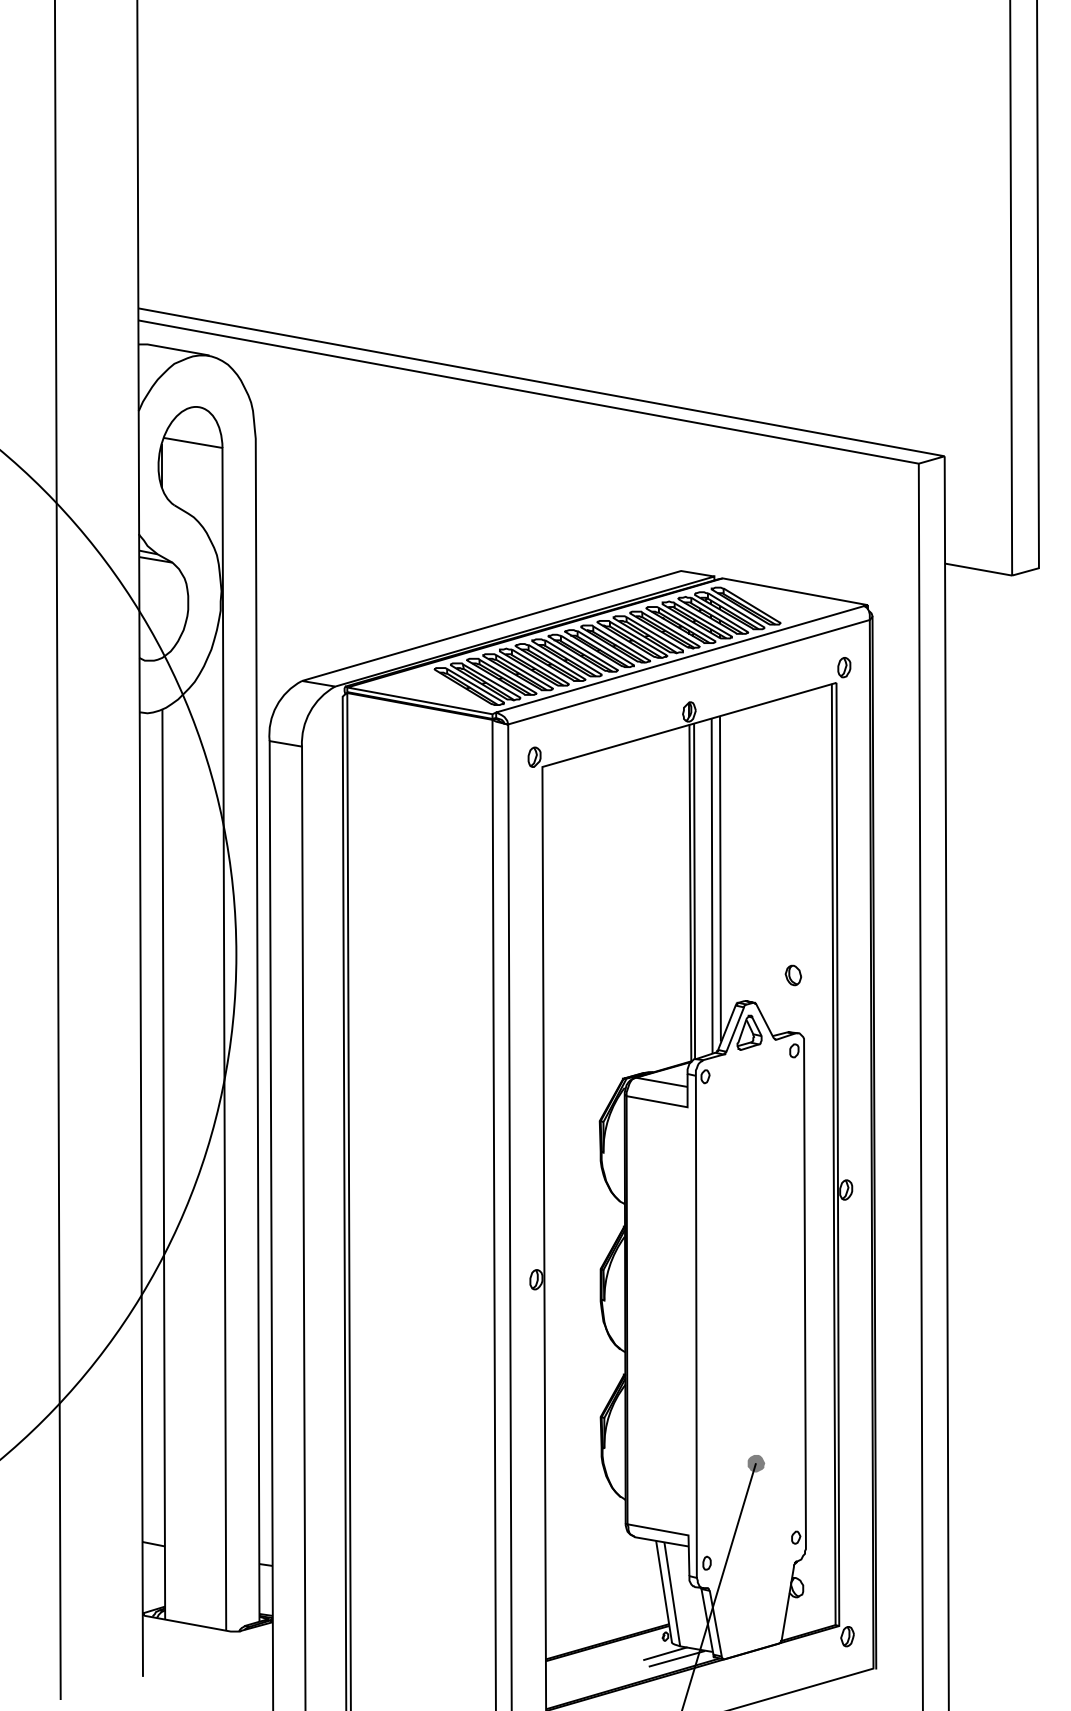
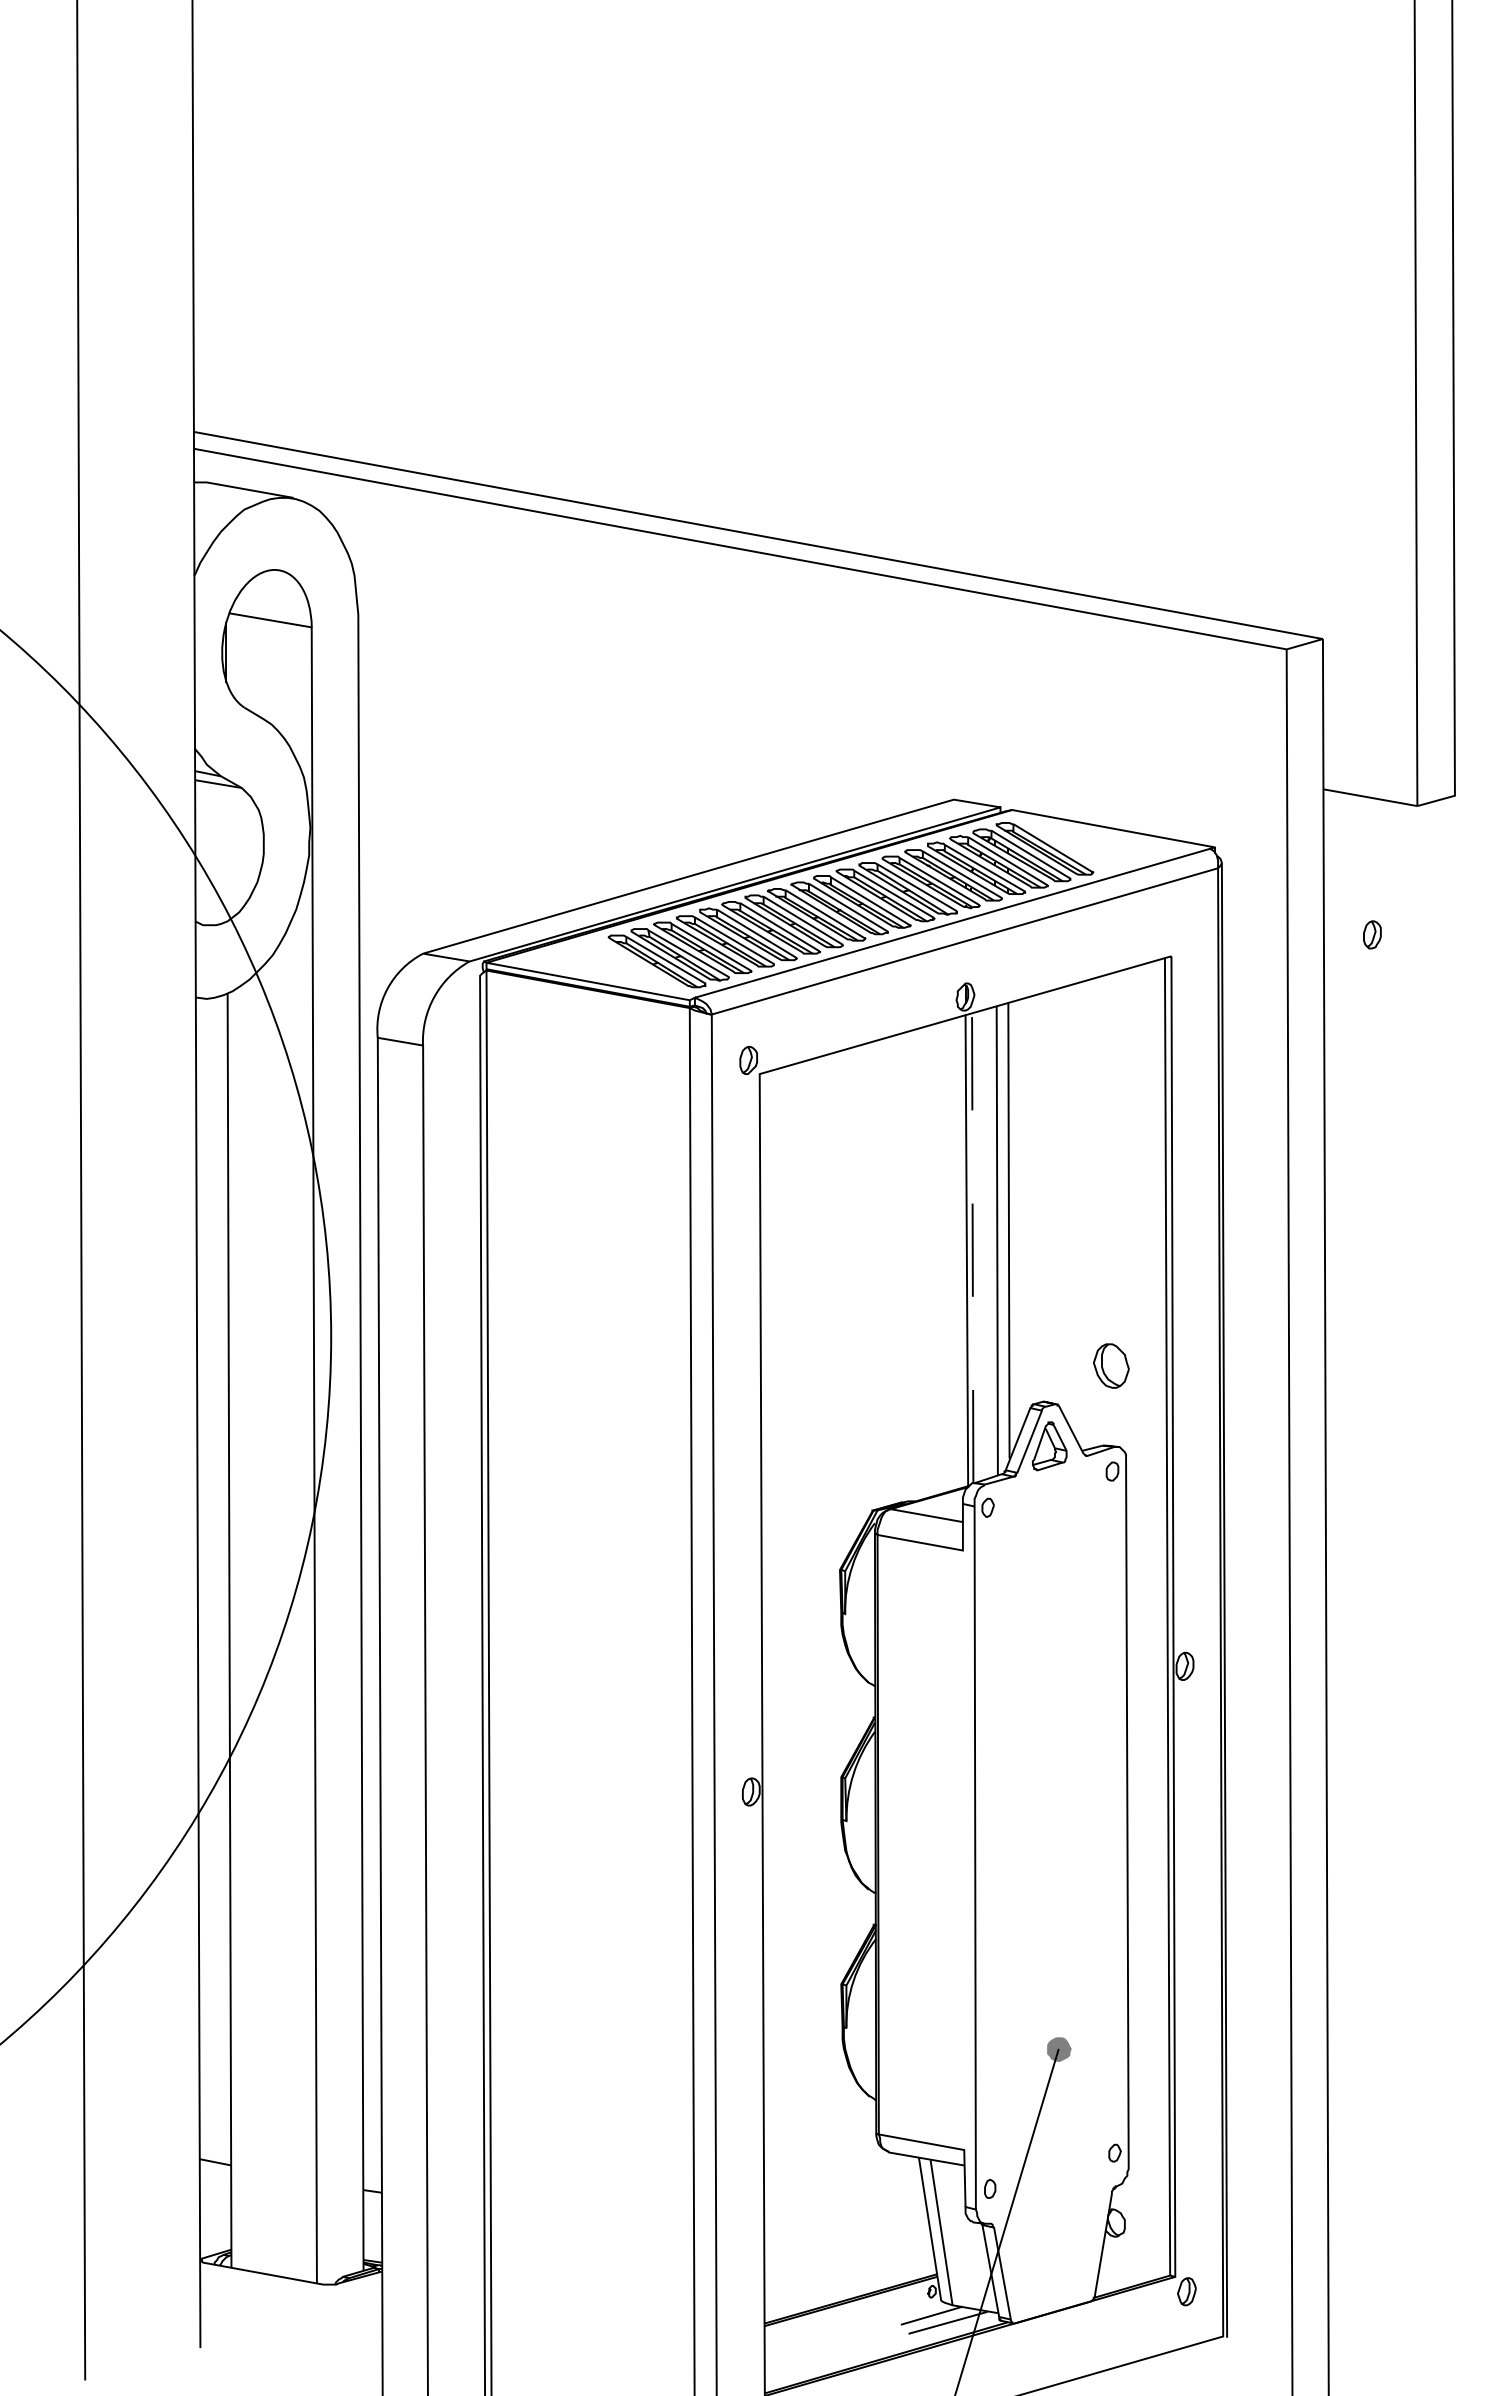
part: (844, 667) -> (1372, 934), moved
line: (694, 890) -> (972, 1247), solid -> dashed
part: (792, 975) -> (1110, 1365), size x1.6

